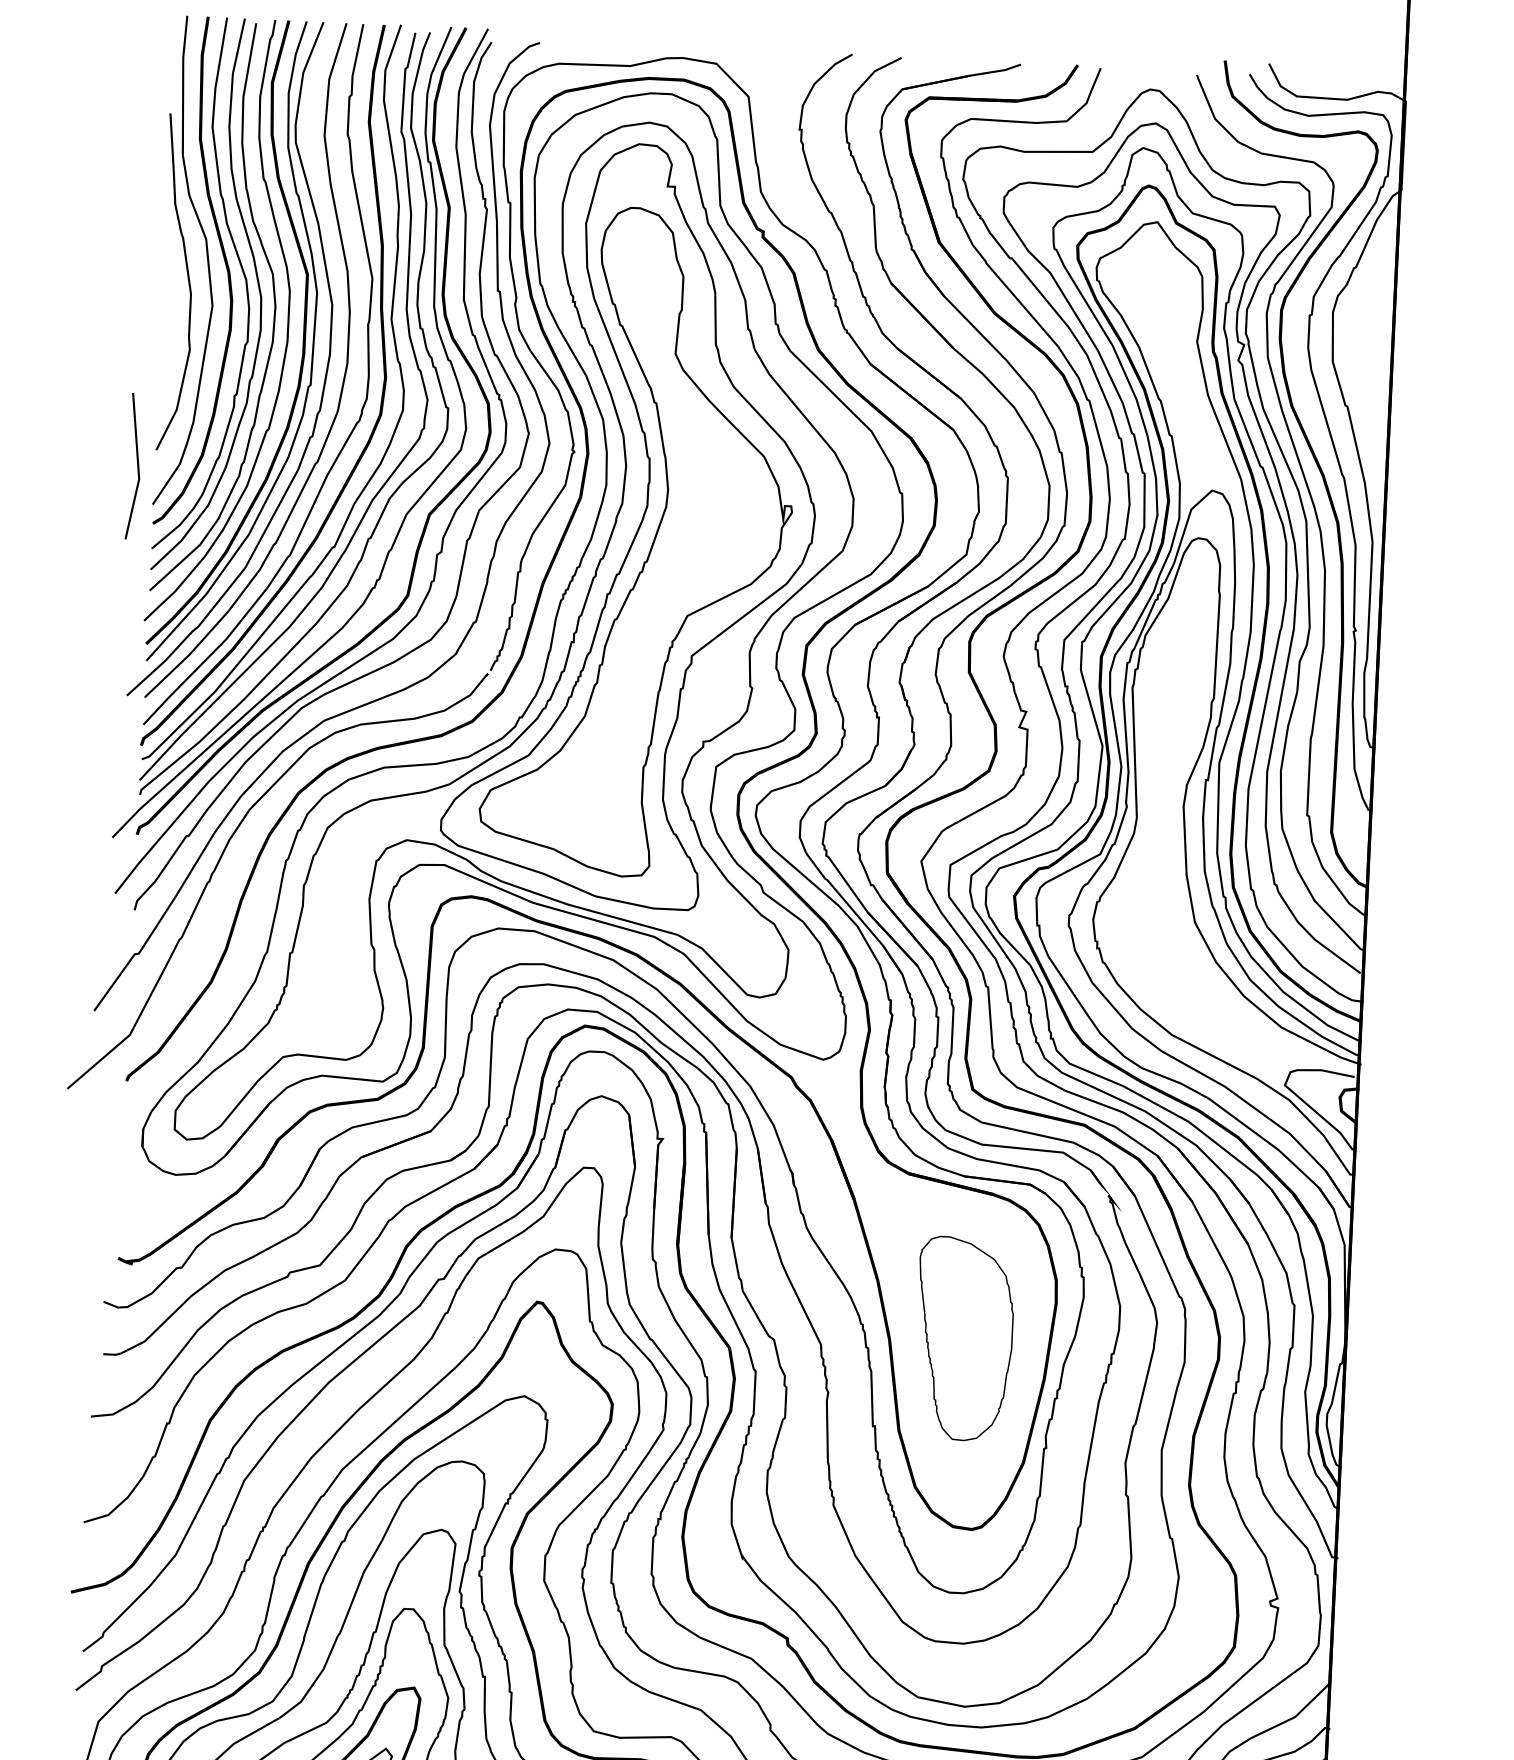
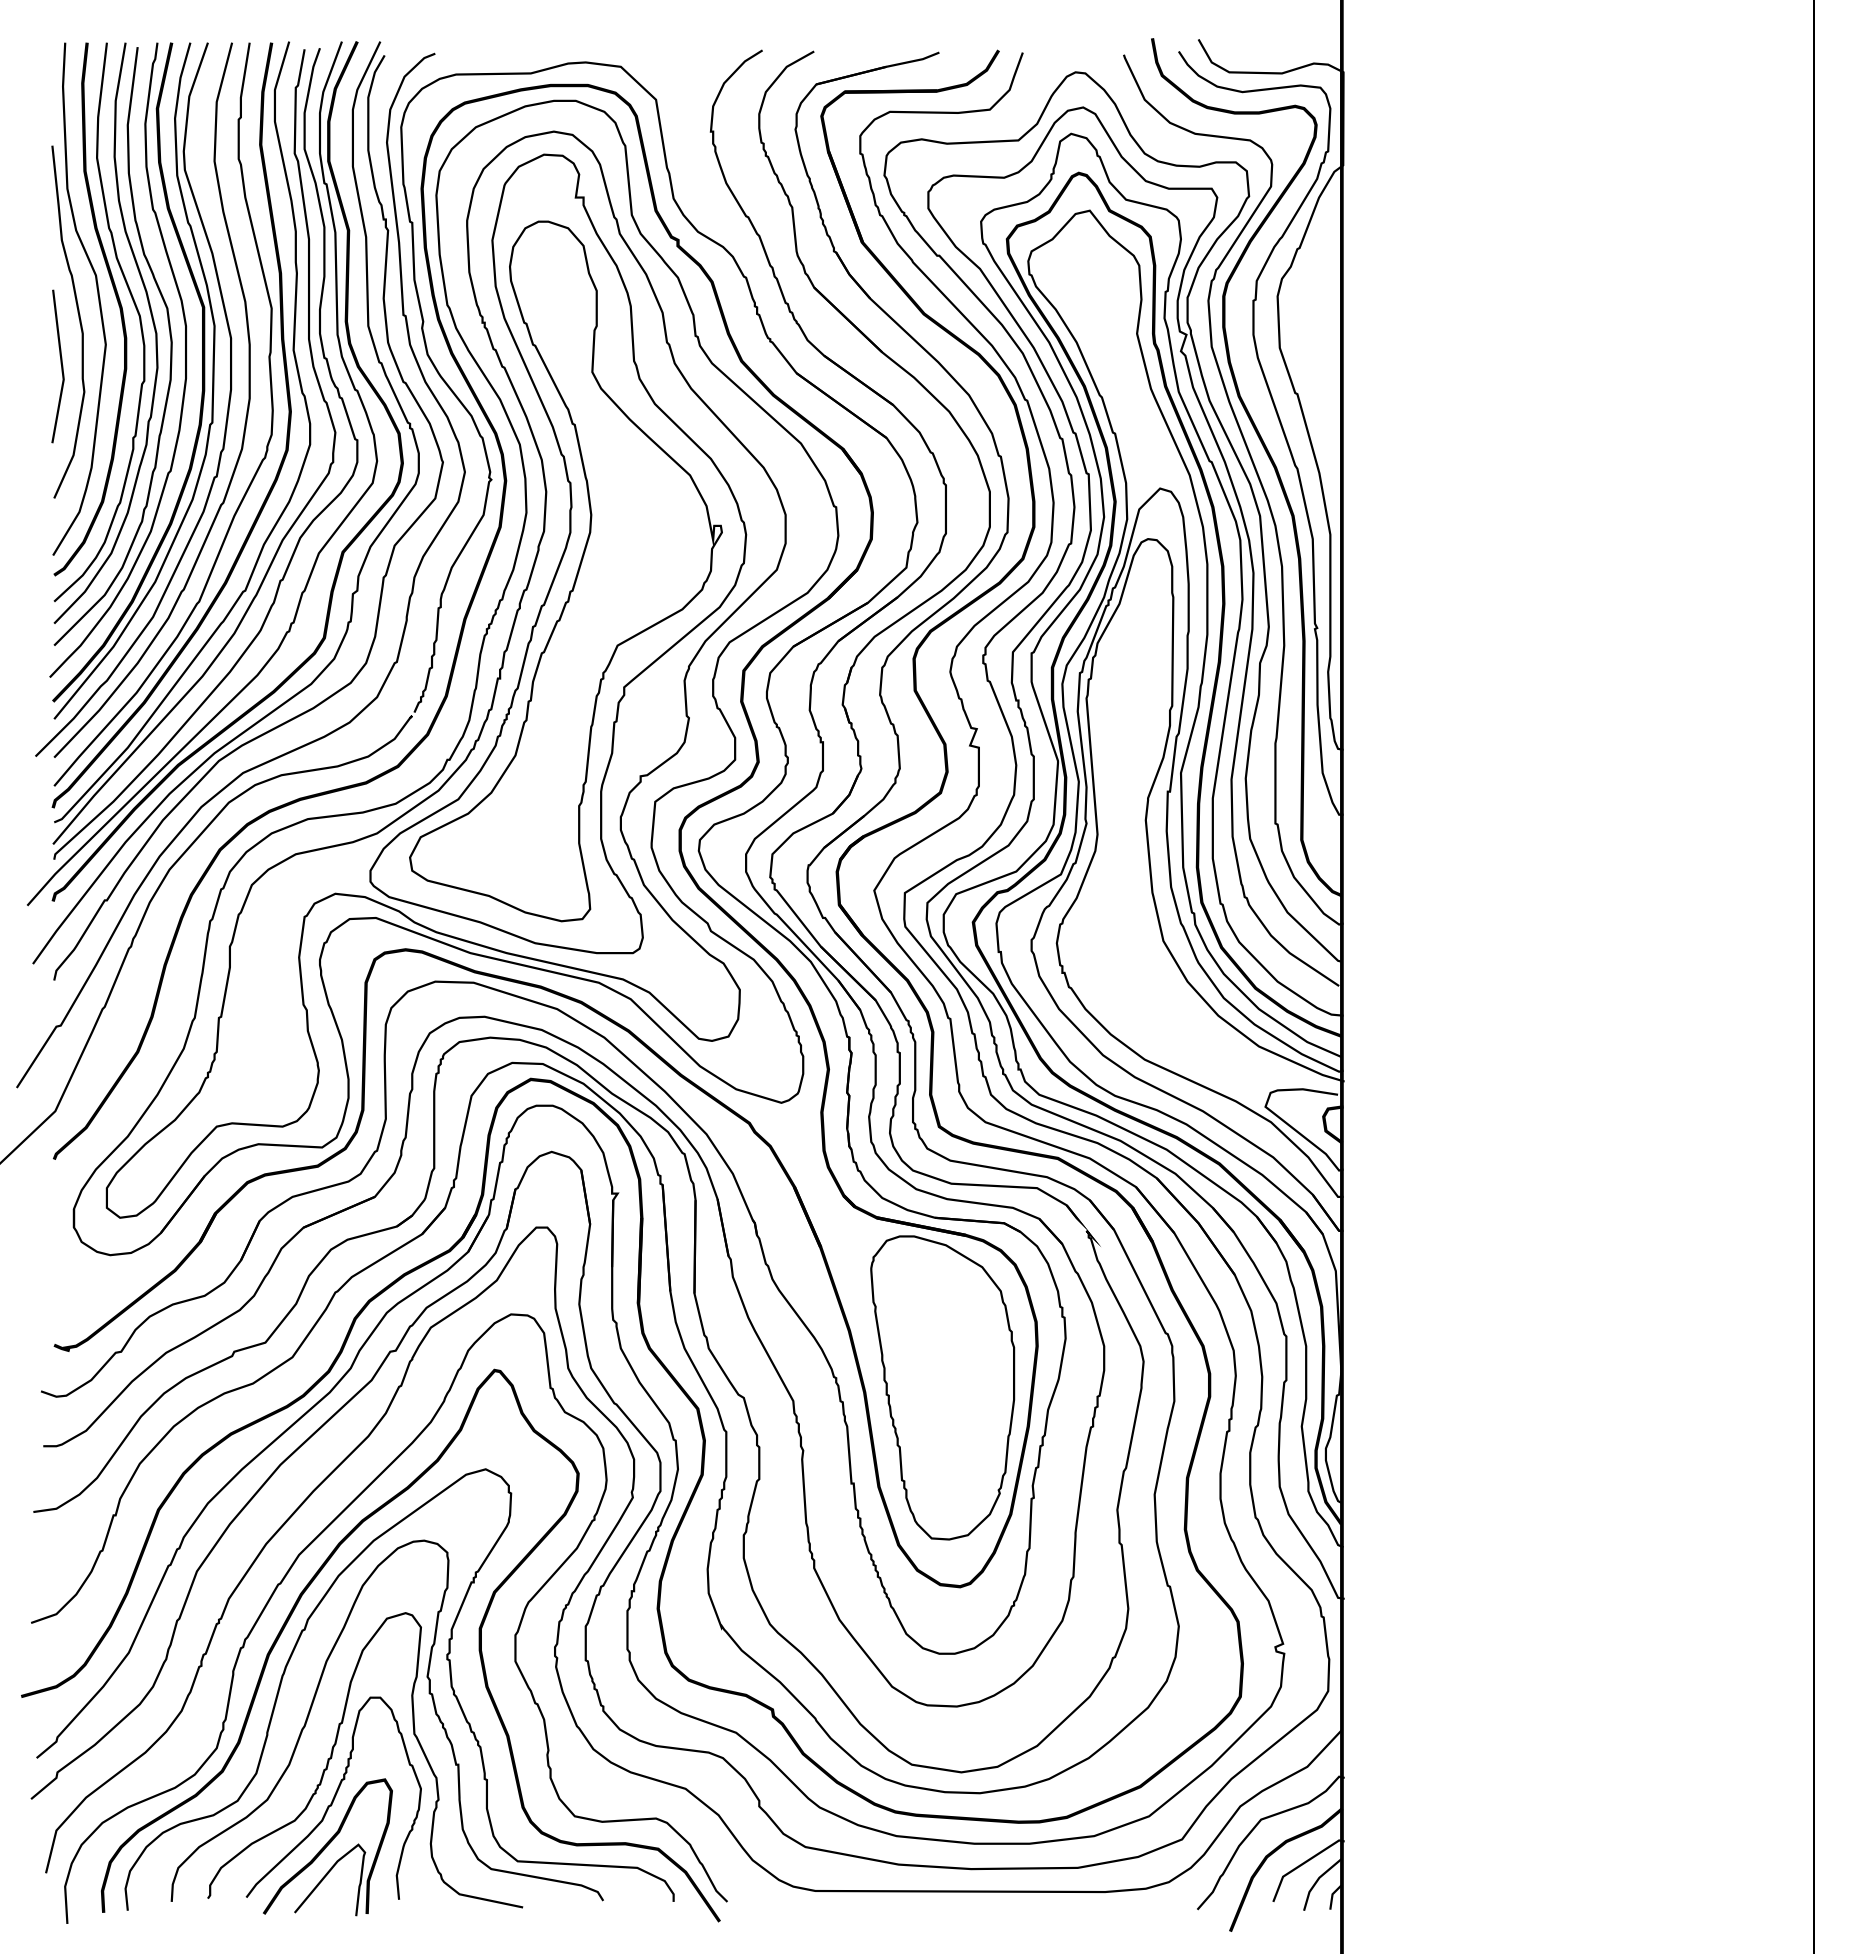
line: (136, 464) -> (60, 364), moved
part: (964, 1338) -> (942, 1387), size x1.43

